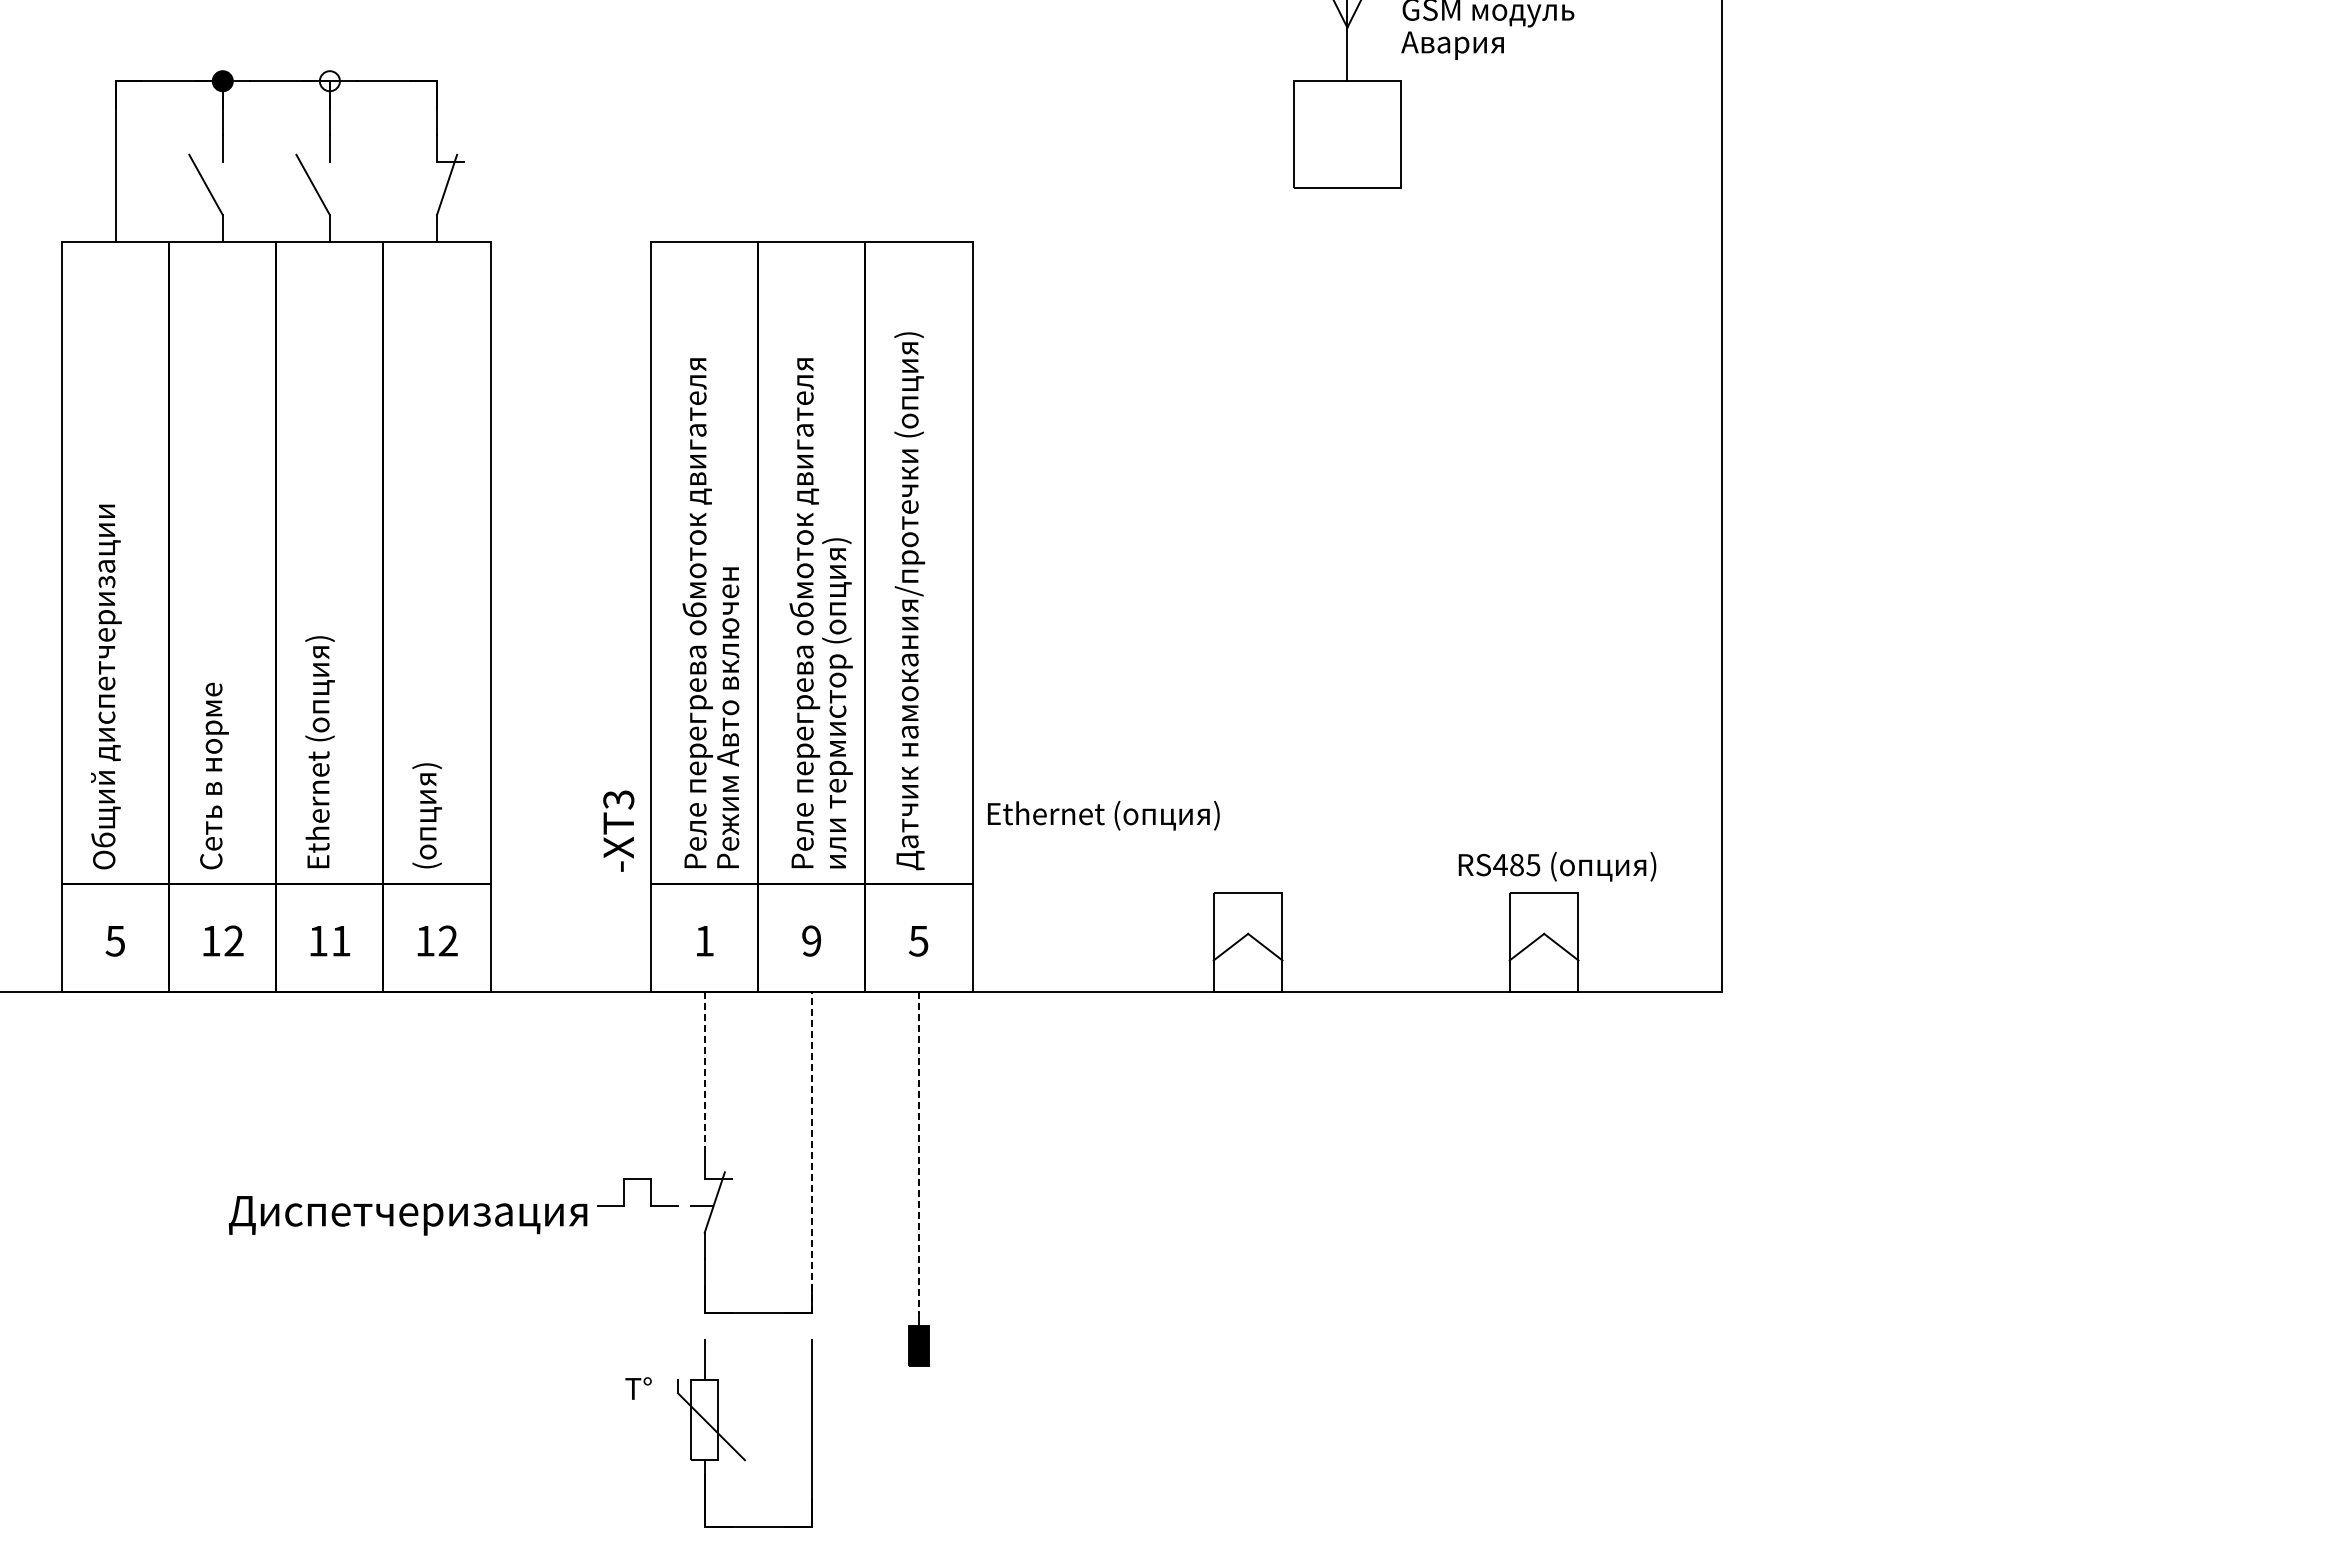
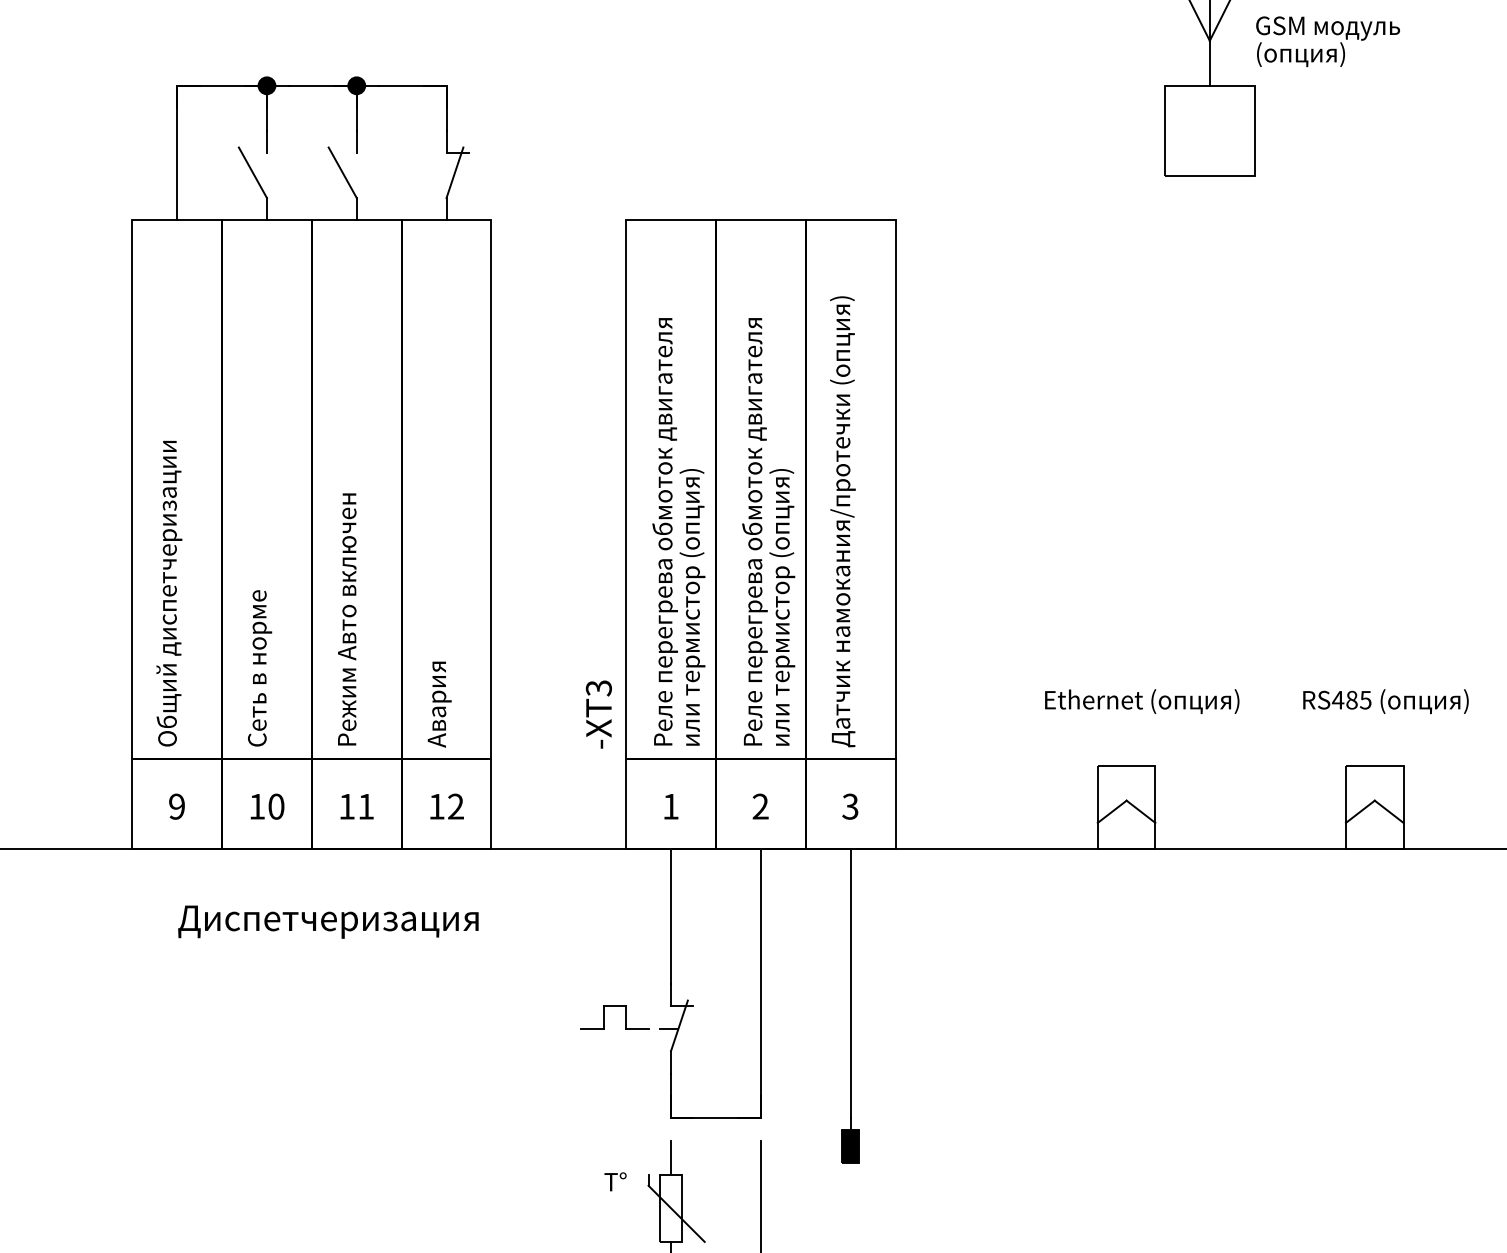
text: (1454, 44) -> (1299, 55), Авария -> (опция)
fill: (329, 81) -> (356, 86), added
text: (729, 703) -> (691, 607), Режим Авто включен -> или термистор (опция)
text: (319, 716) -> (348, 618), Ethernet (опция) -> Режим Авто включен
text: (1103, 815) -> (1141, 701), moved
text: (427, 816) -> (438, 702), (опция) -> Авария
text: (1557, 866) -> (1385, 701), moved
text: (114, 940) -> (176, 806), 5 -> 9
text: (233, 940) -> (275, 806), 12 -> 10
text: (918, 940) -> (850, 806), 5 -> 3
text: (811, 941) -> (760, 807), 9 -> 2
line: (704, 1072) -> (670, 916), dashed -> solid
line: (811, 1152) -> (760, 983), dashed -> solid
line: (918, 1152) -> (850, 983), dashed -> solid
text: (408, 1215) -> (328, 921), moved

